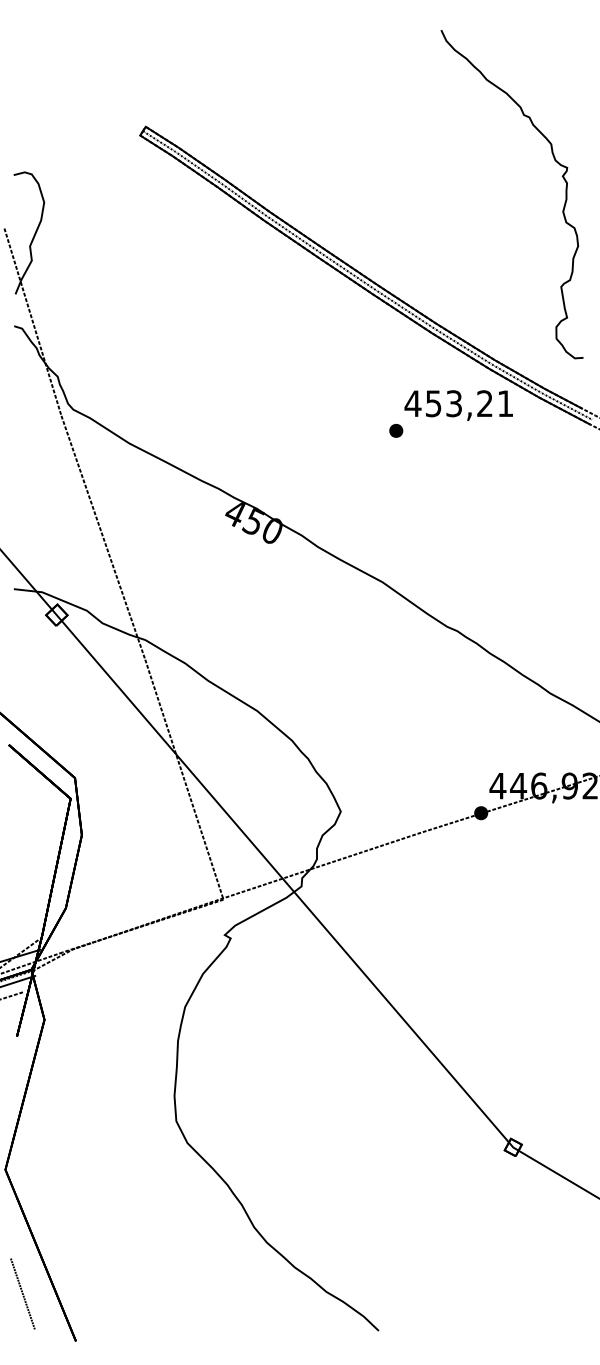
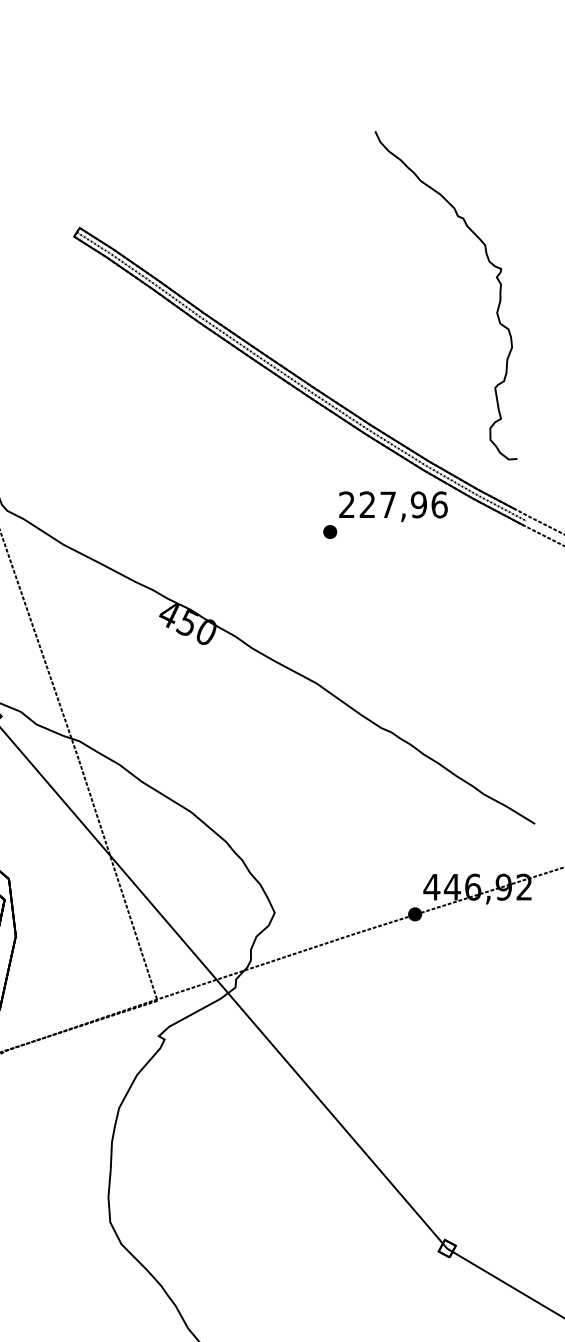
text: (458, 403) -> (392, 504), 453,21 -> 227,96

